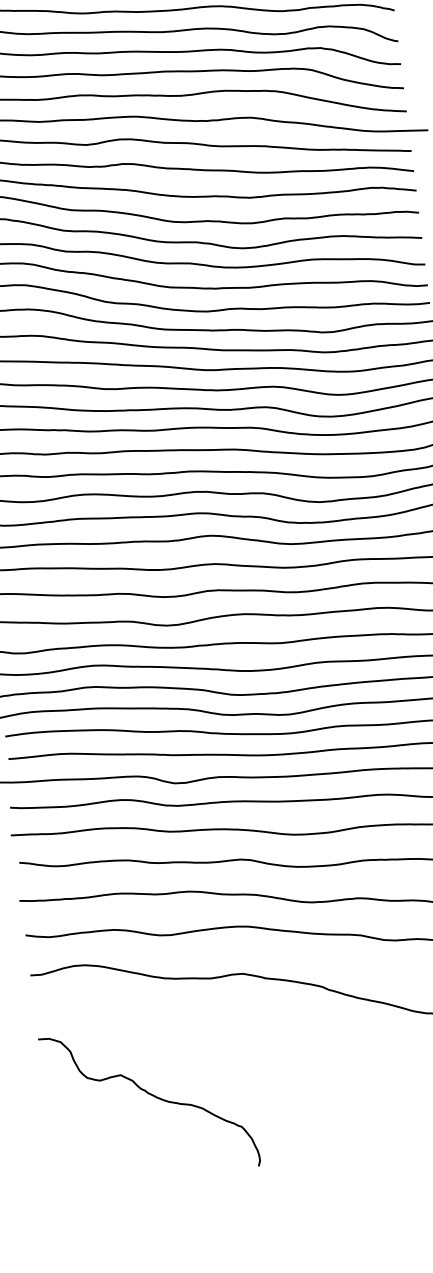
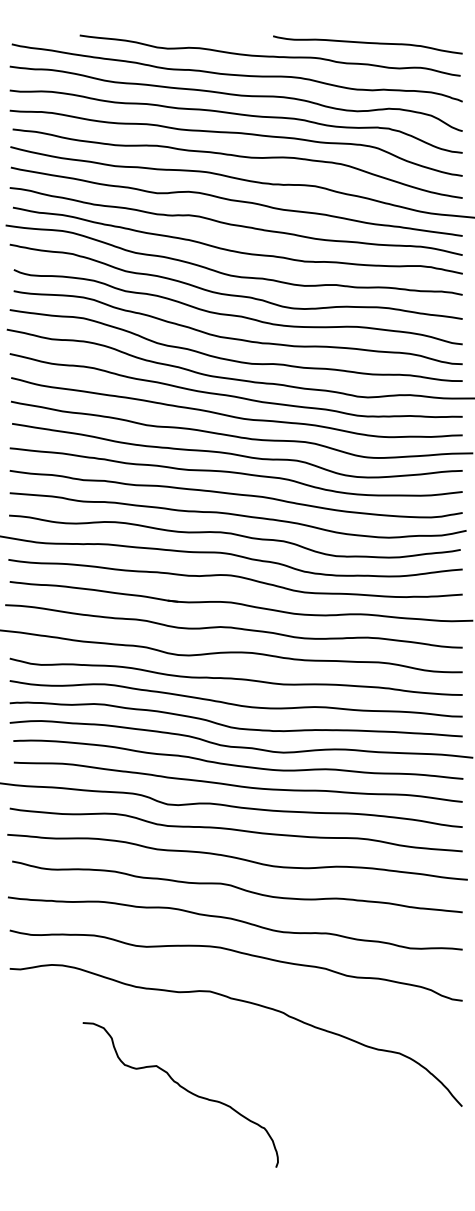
curve: (151, 1096) -> (183, 1089), moved

